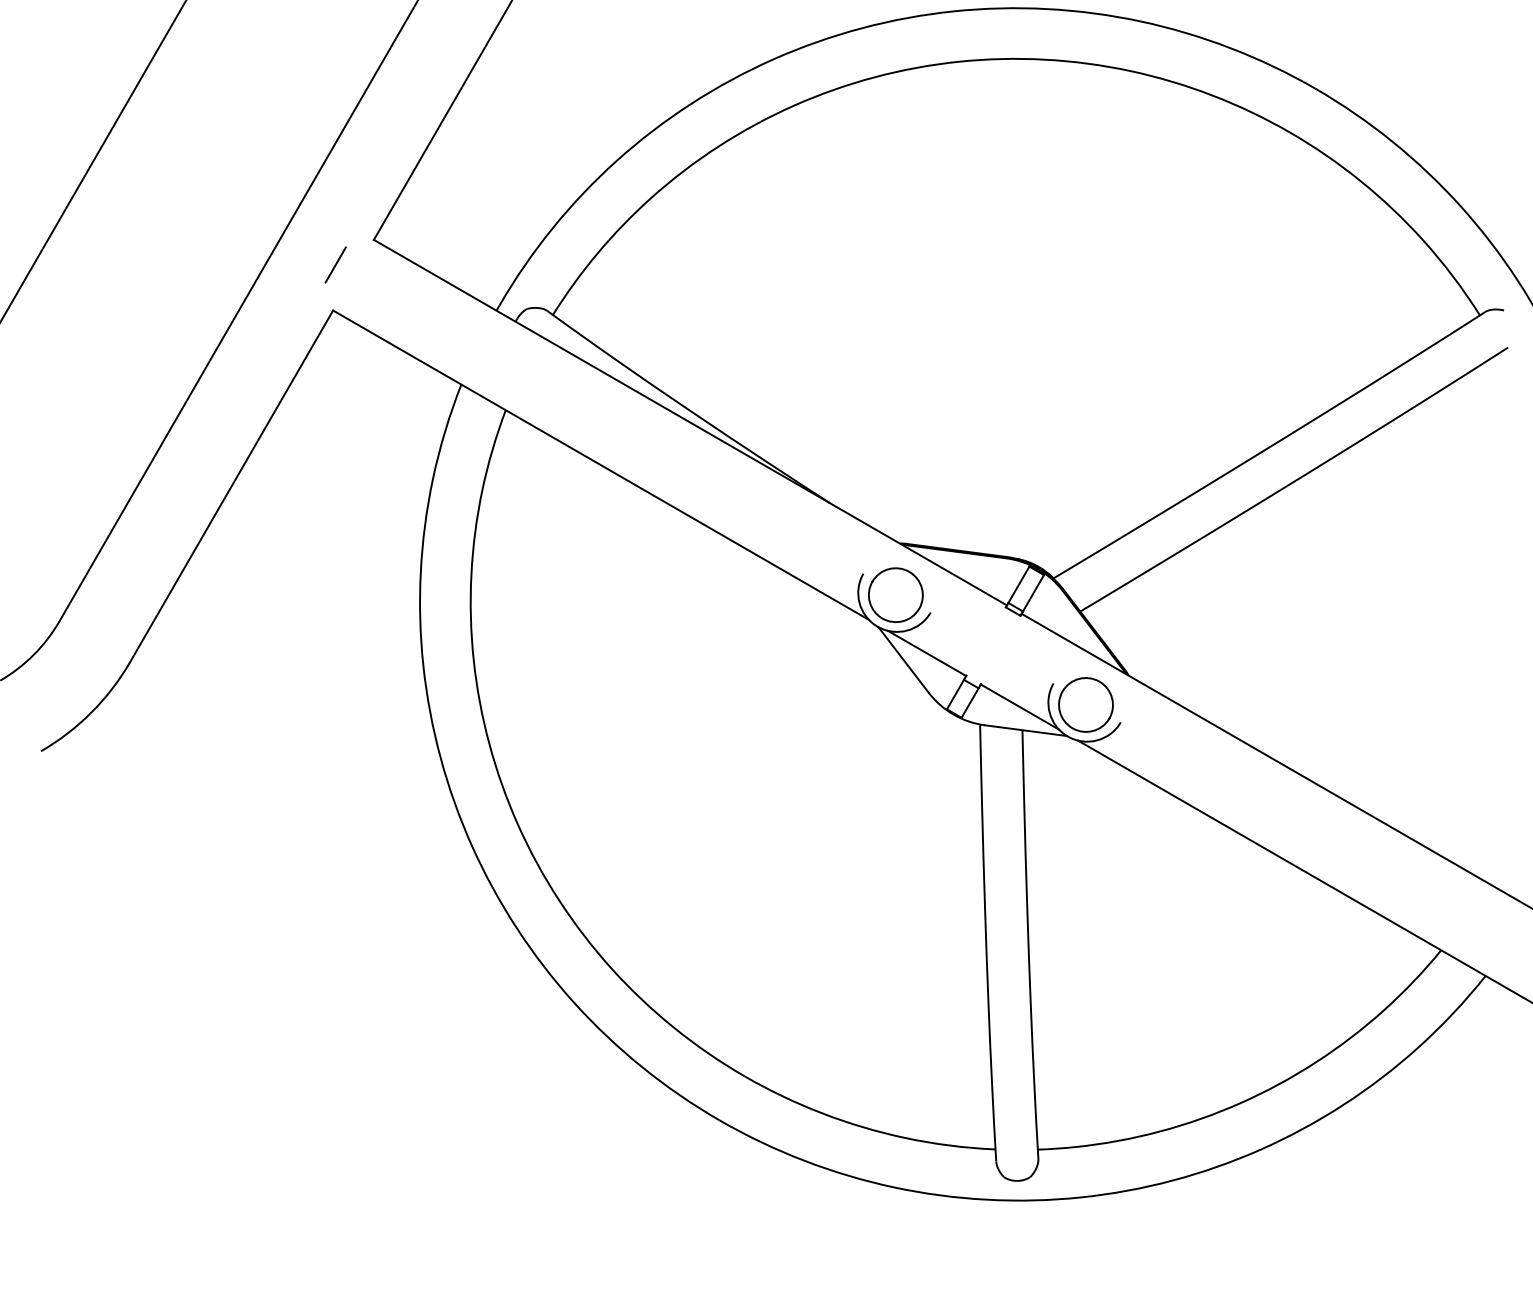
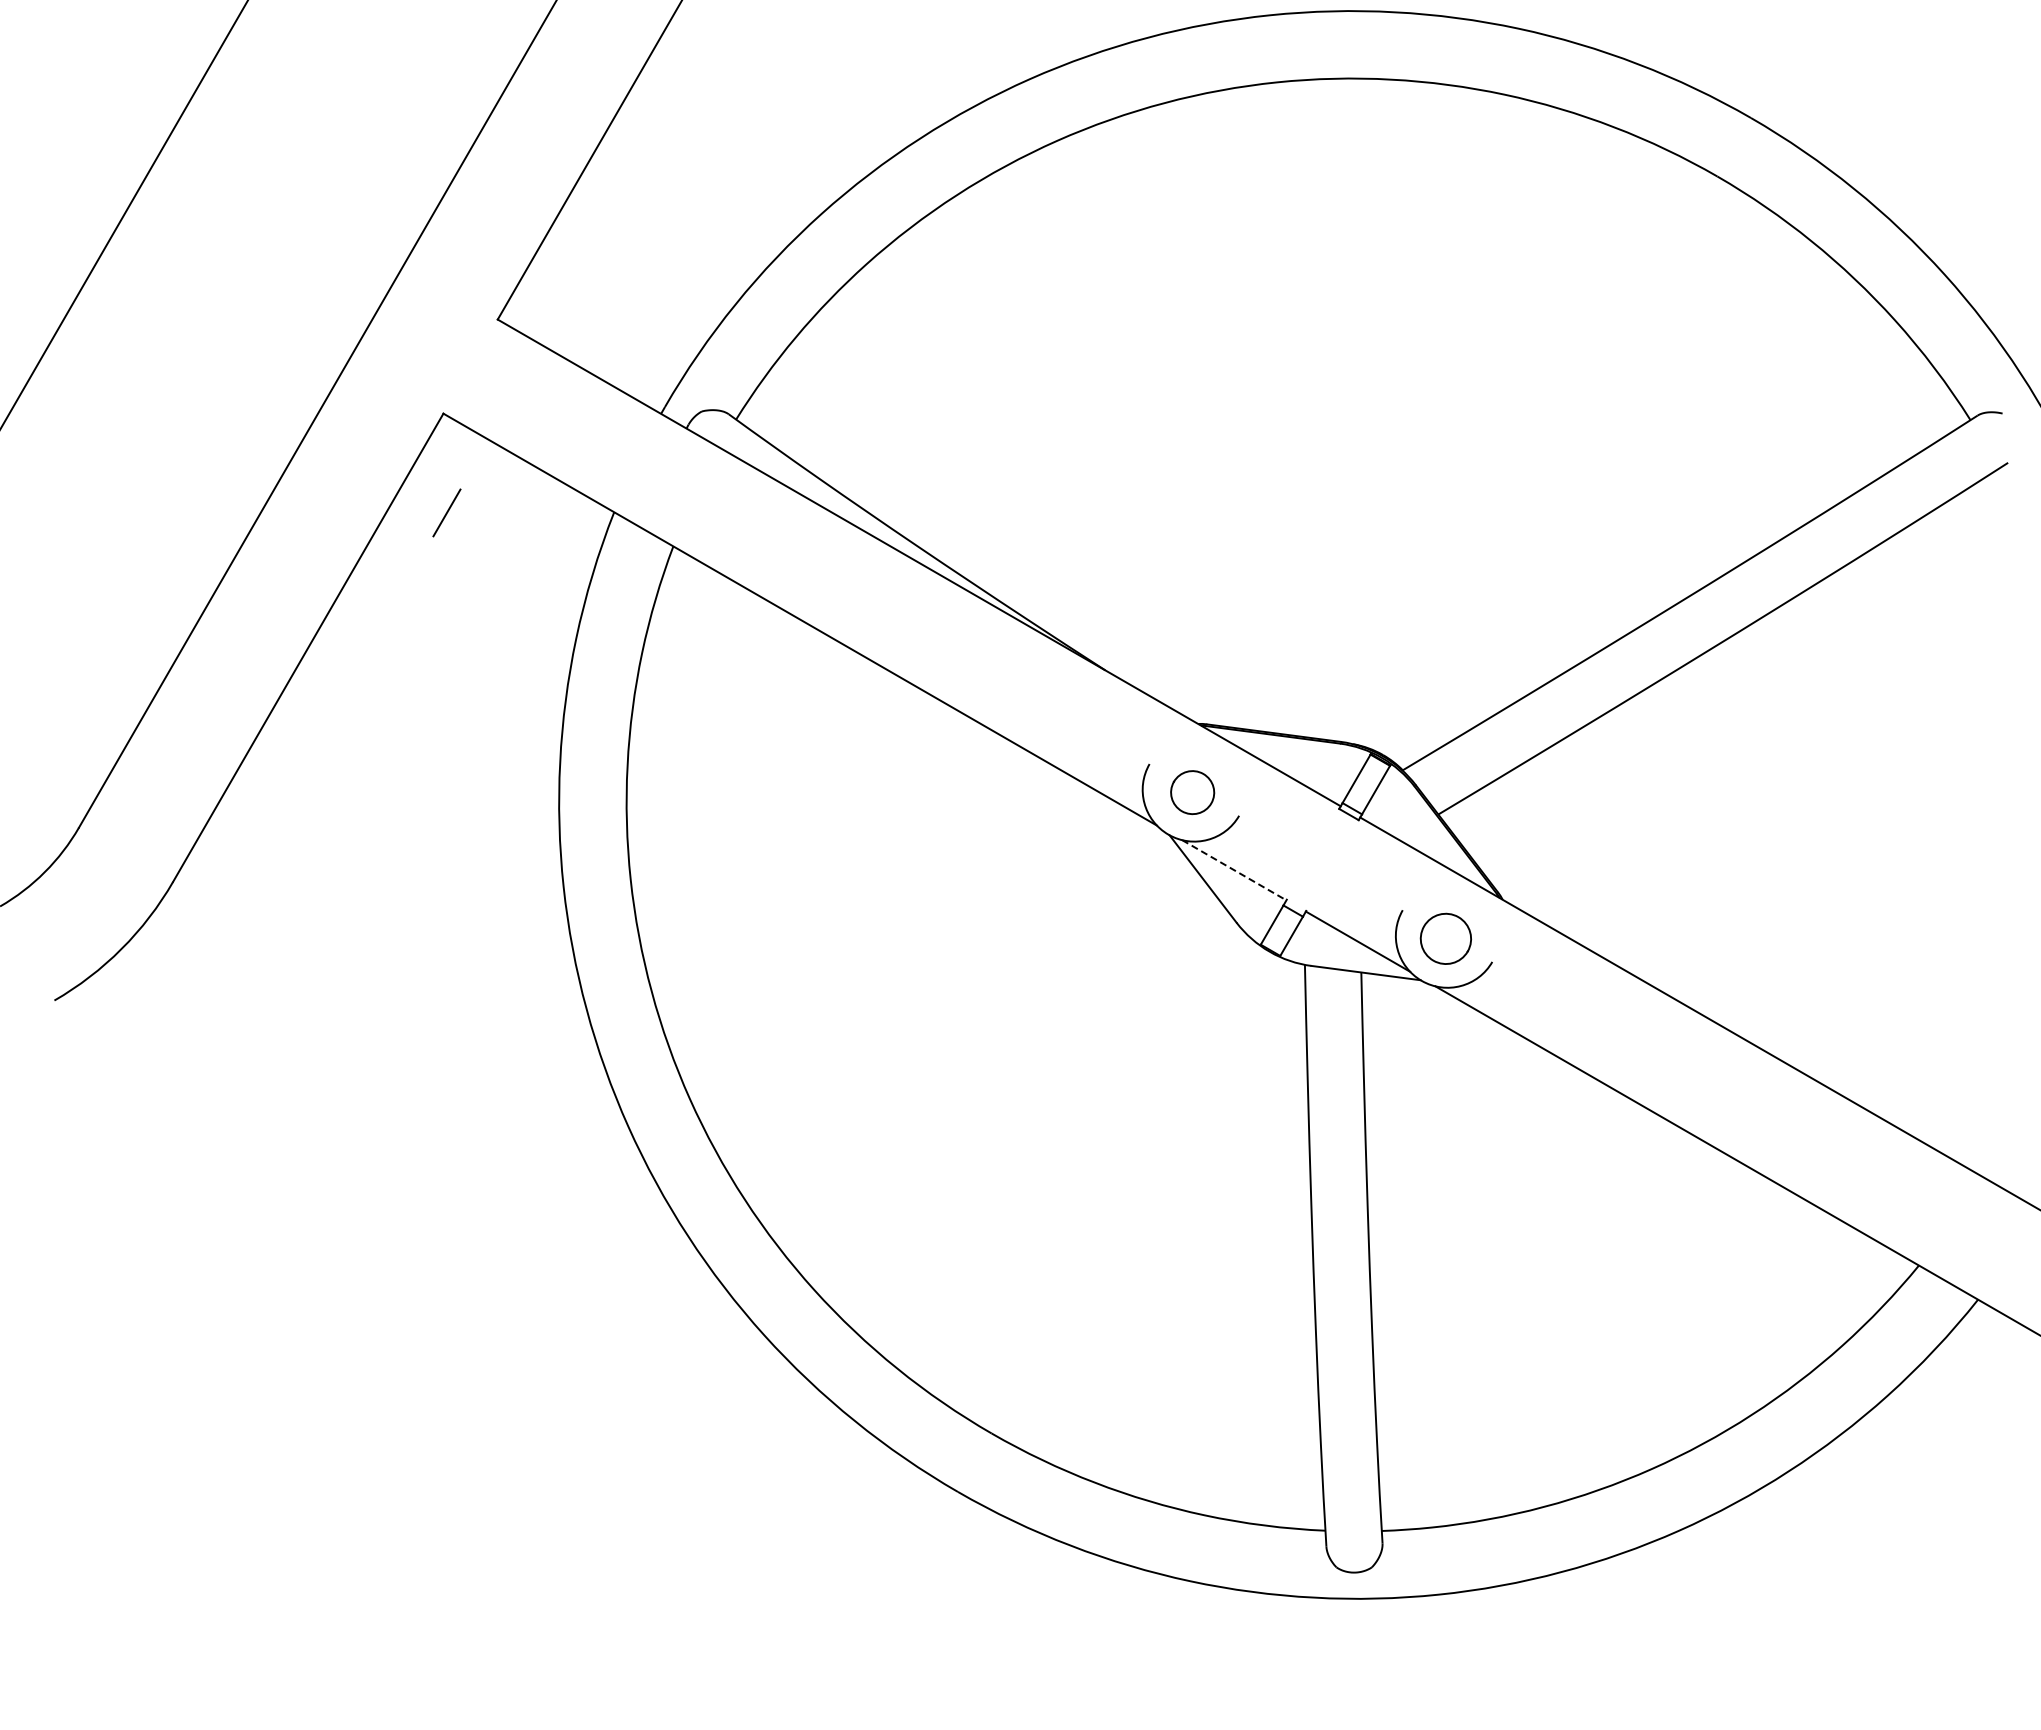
line: (335, 264) -> (446, 512), moved
part: (895, 595) -> (1192, 792), size x0.6
line: (927, 653) -> (1234, 870), solid -> dashed
part: (1085, 704) -> (1445, 938), size x0.7

